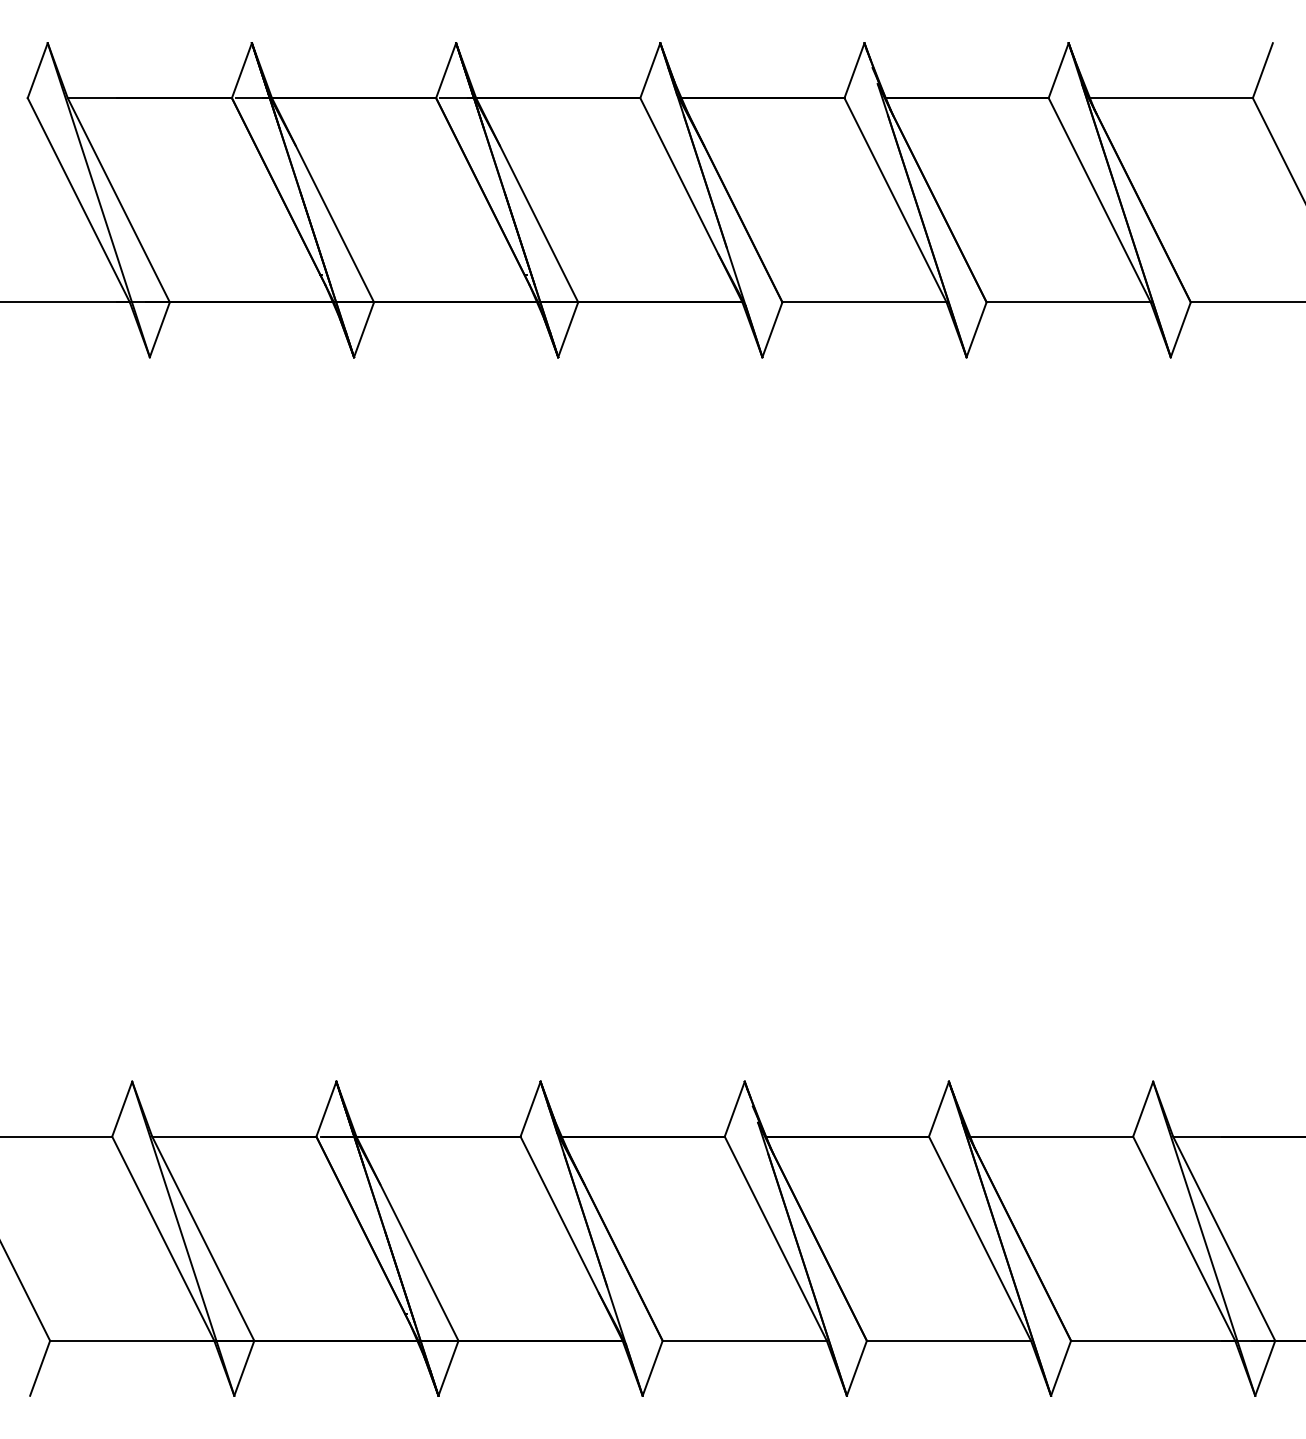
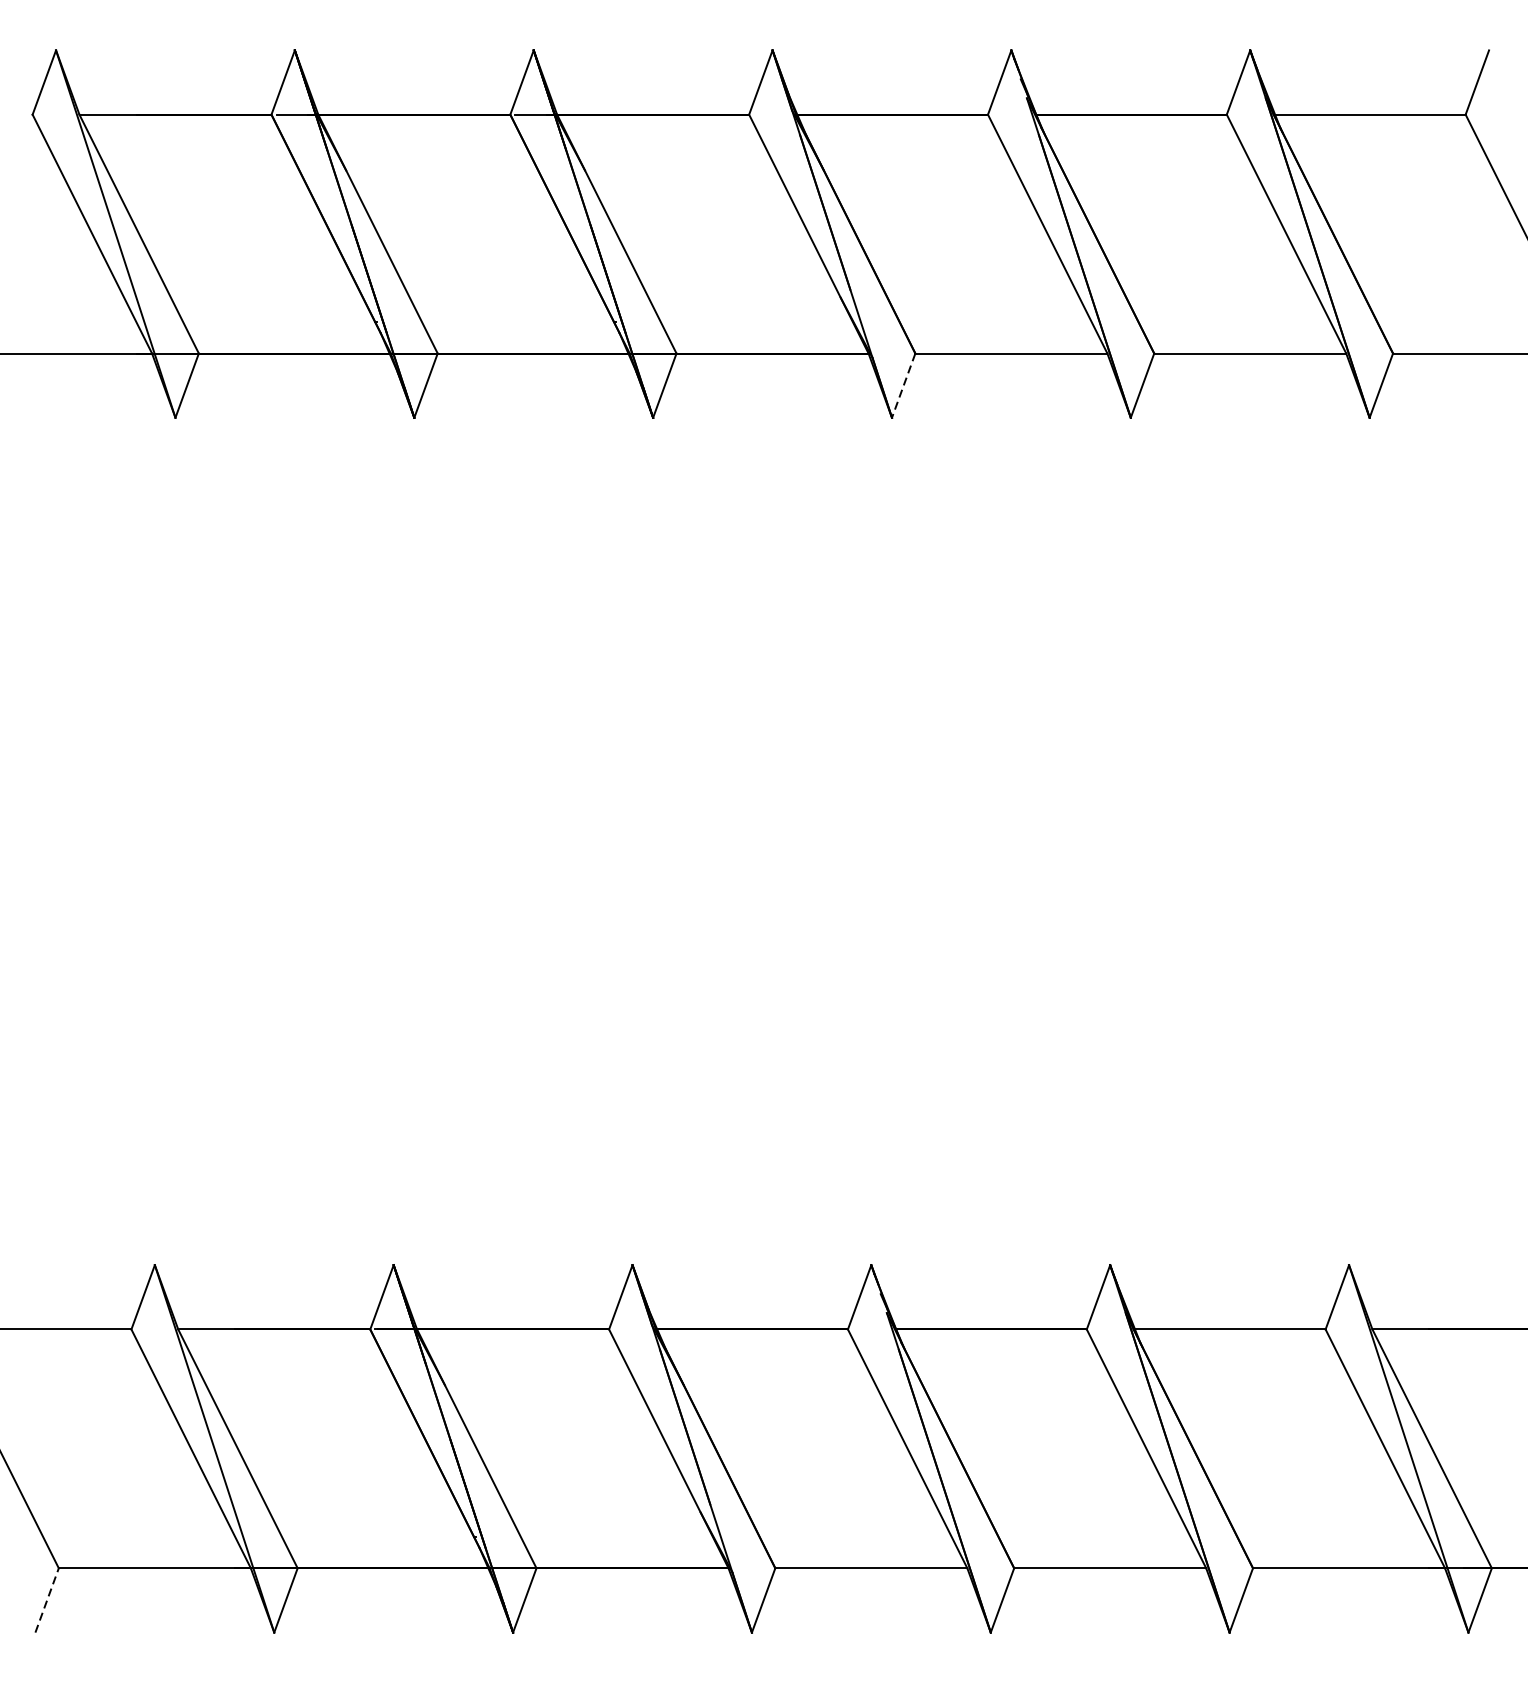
line: (772, 330) -> (903, 386), solid -> dashed
line: (40, 1367) -> (47, 1599), solid -> dashed

